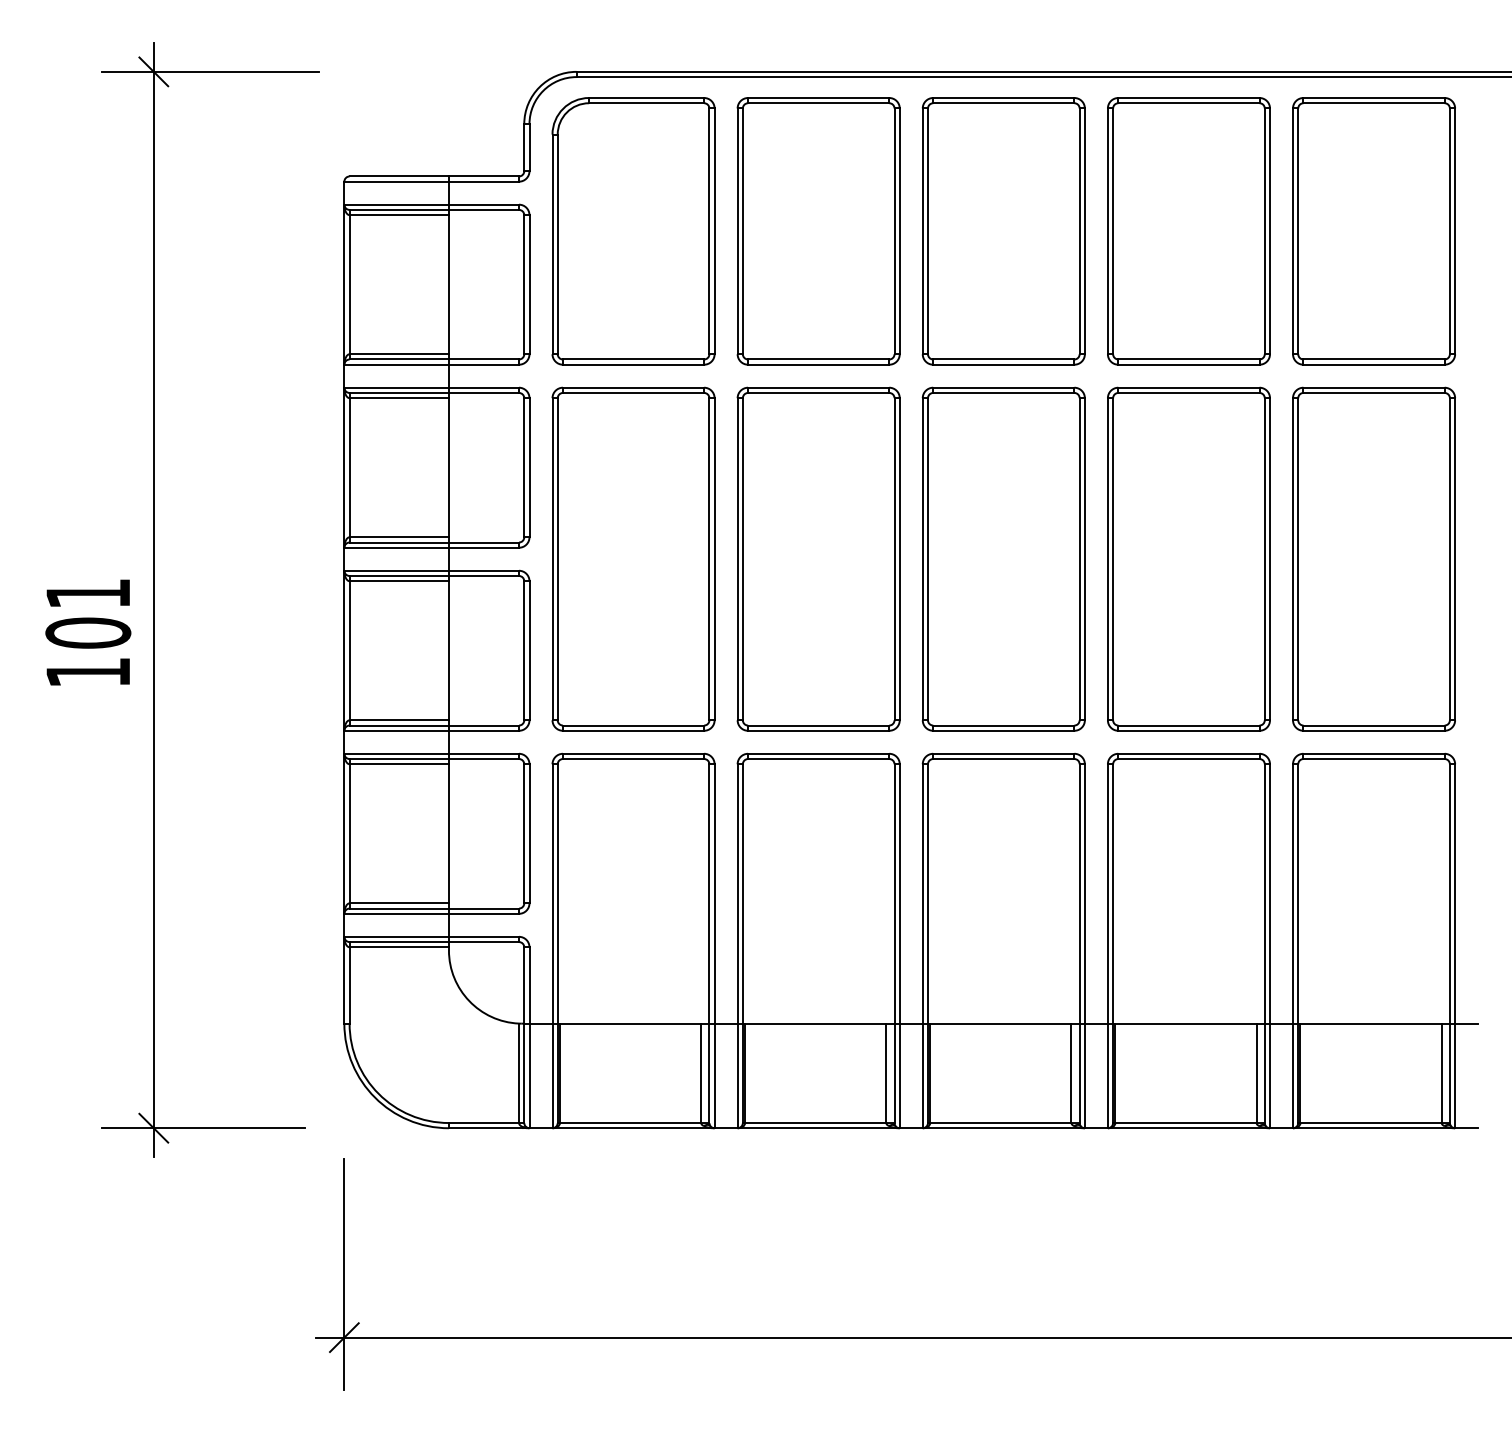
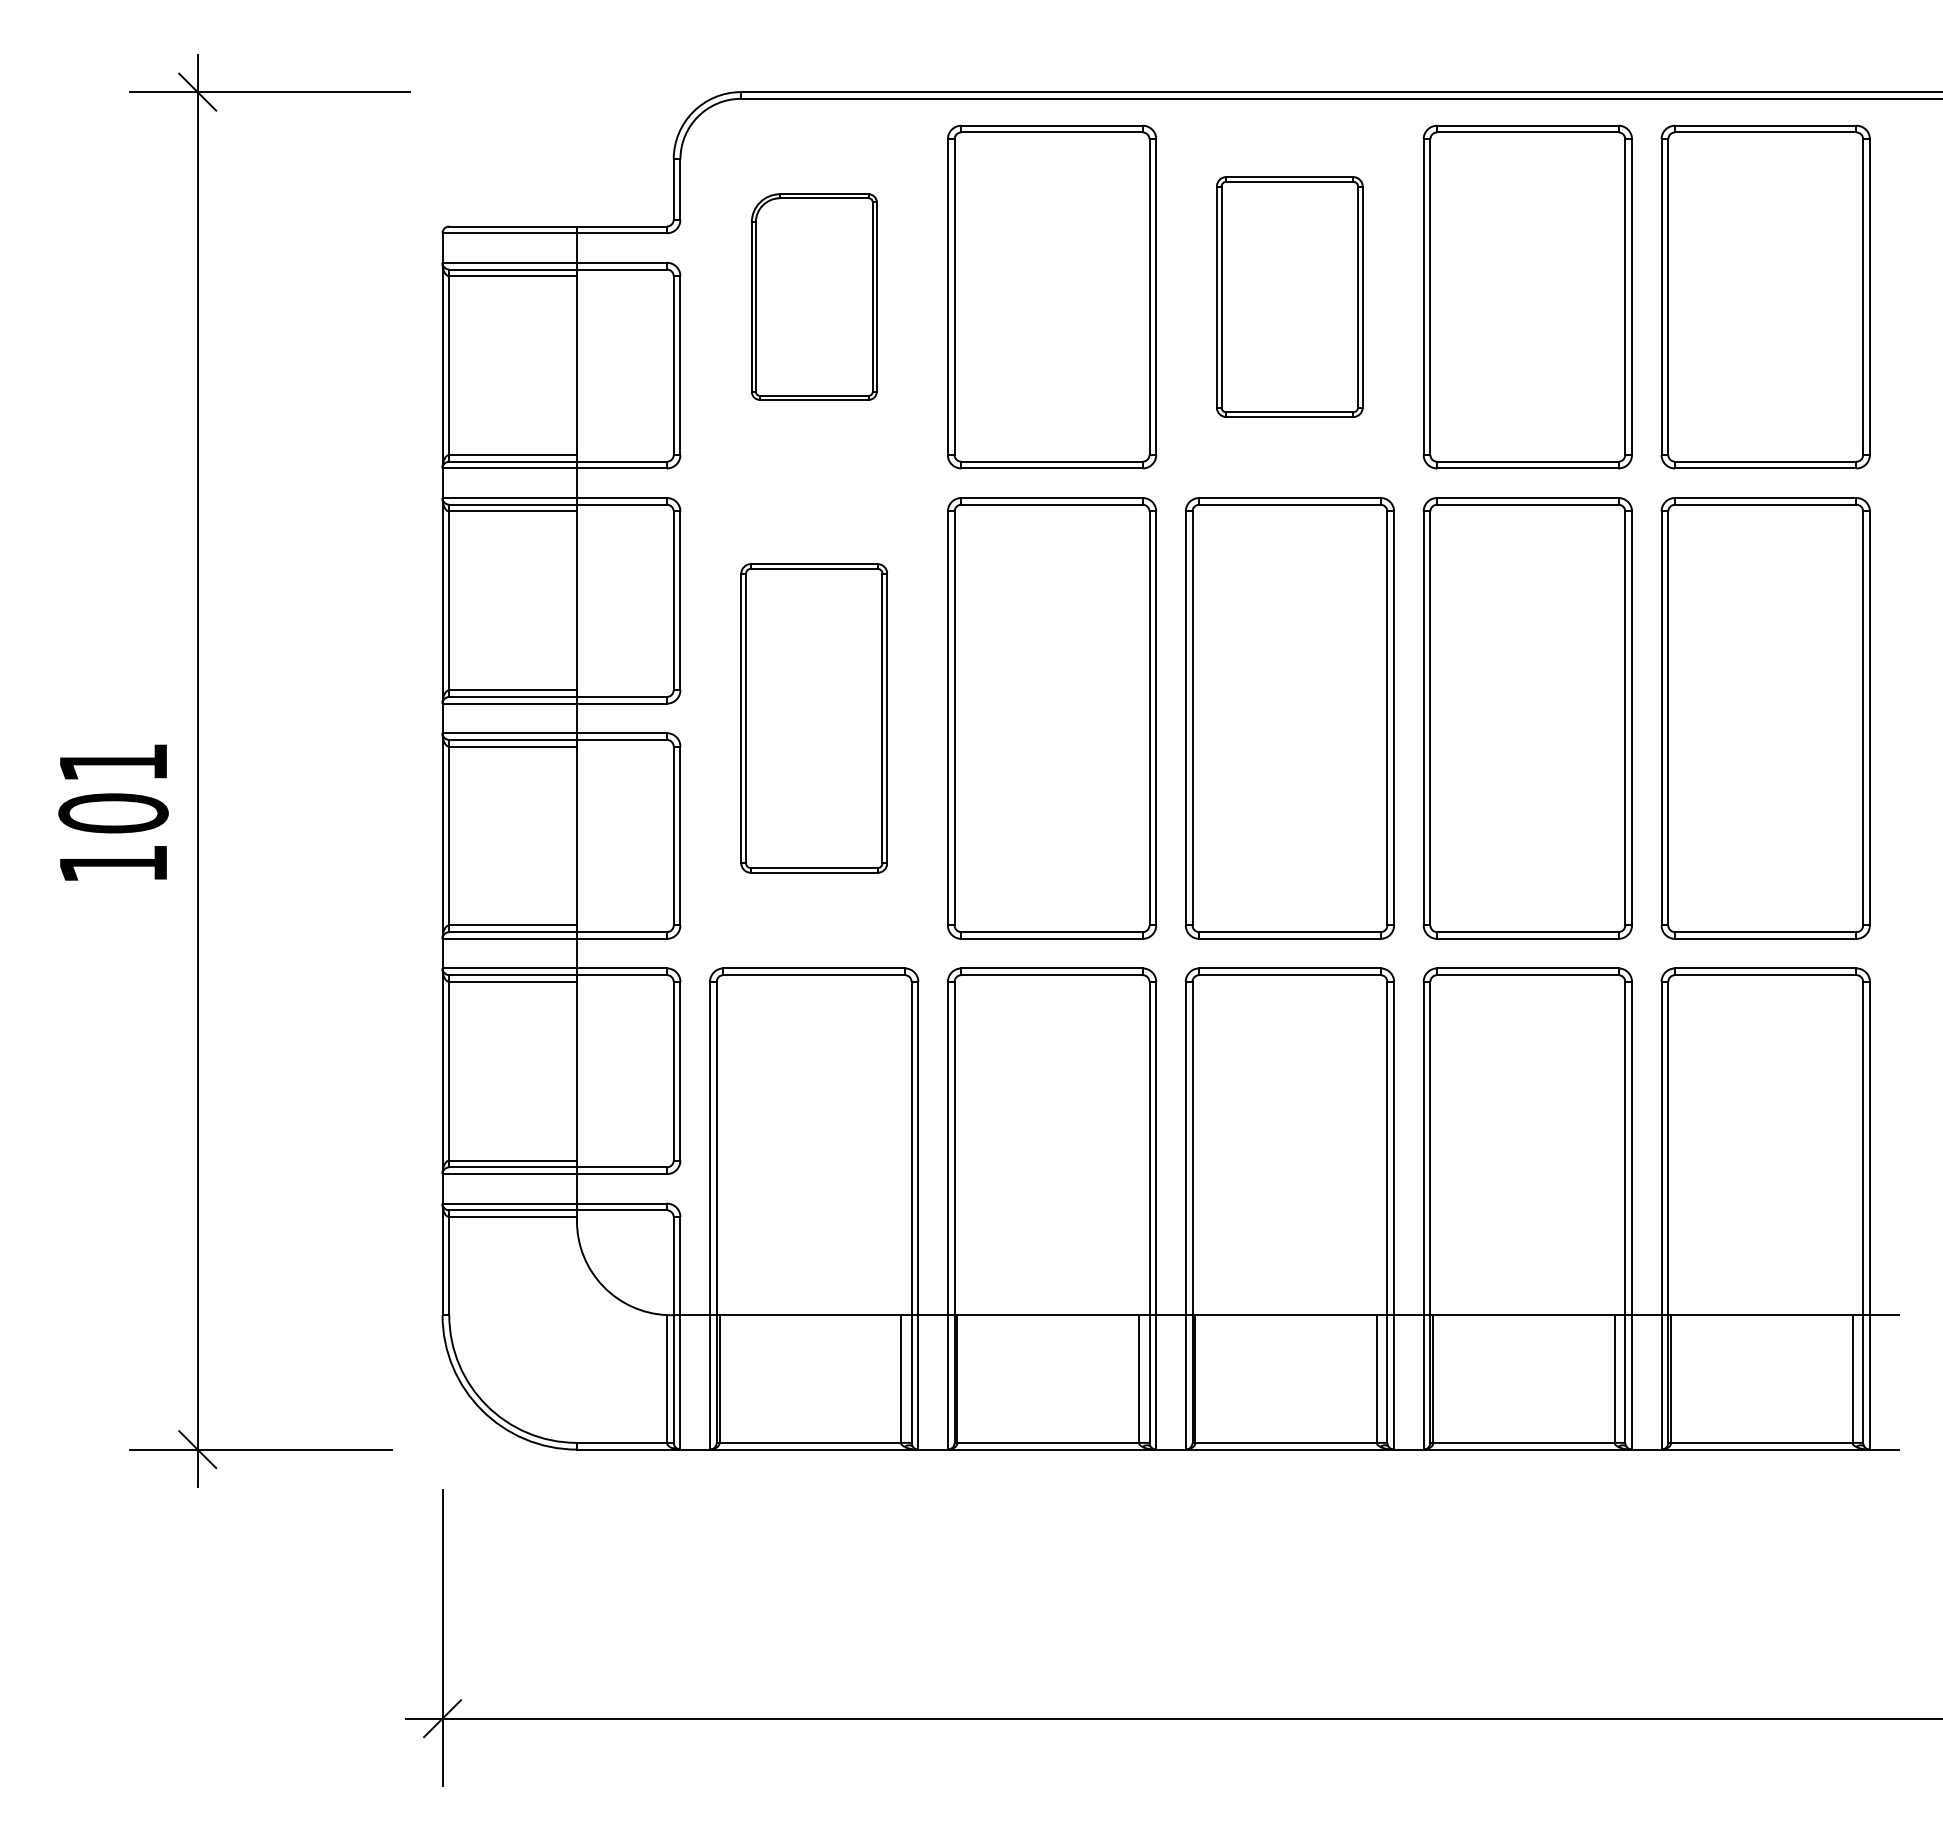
part: (633, 230) -> (814, 296), size x0.6
part: (1003, 230) -> (1289, 296), size x0.7
part: (633, 559) -> (814, 718), size x0.7

